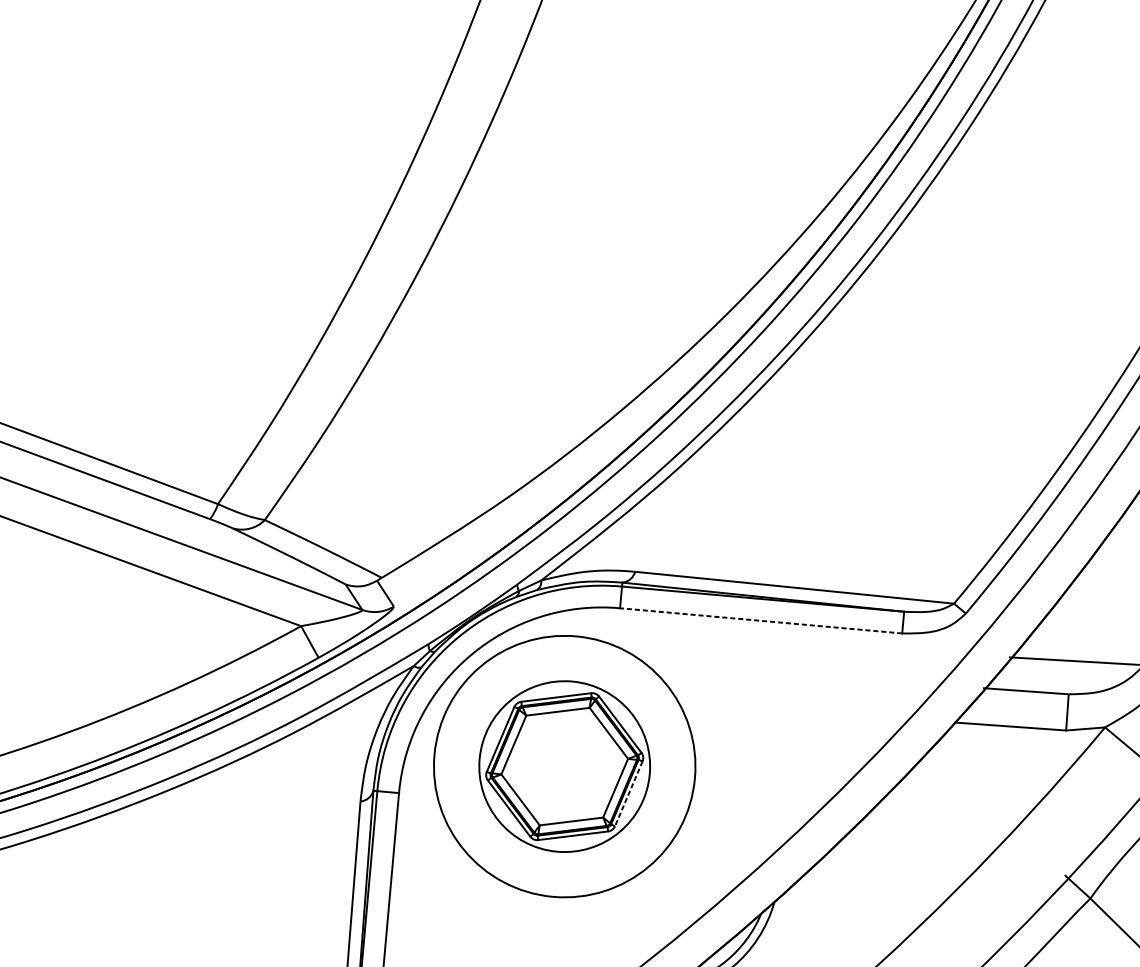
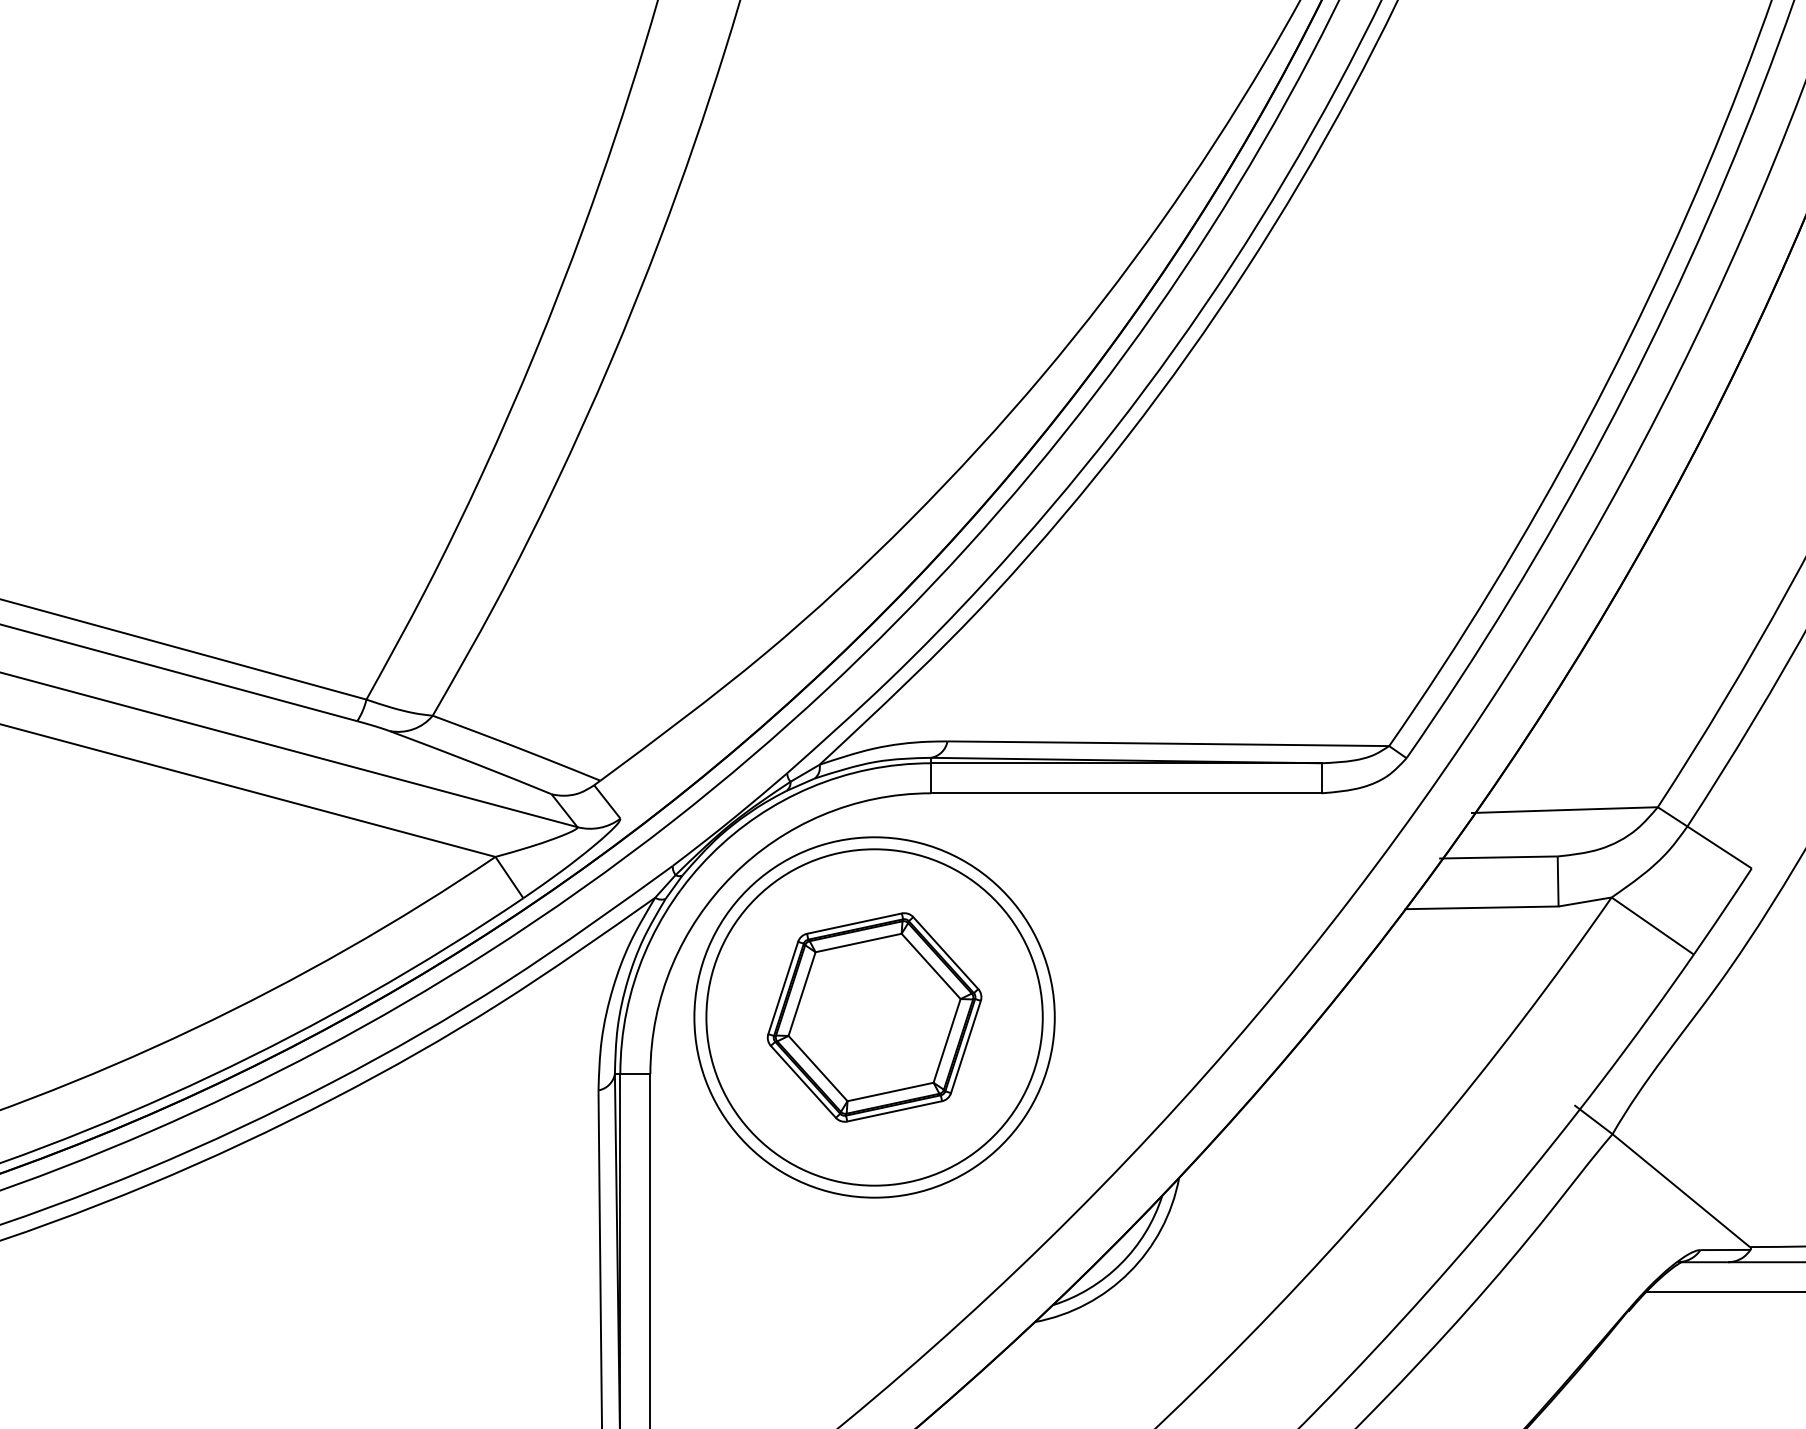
line: (760, 620) -> (1125, 793), dashed -> solid
circle: (564, 766) -> (874, 1017), size x1.43
line: (628, 794) -> (965, 1047), dashed -> solid

